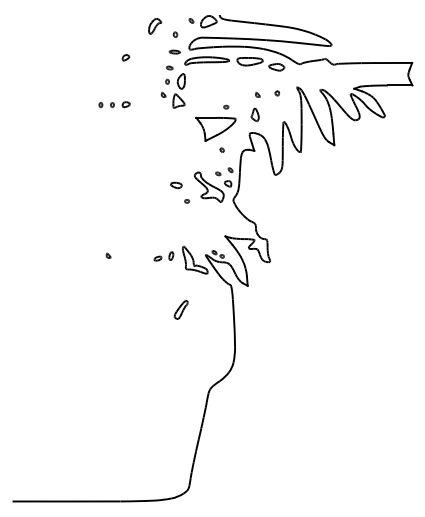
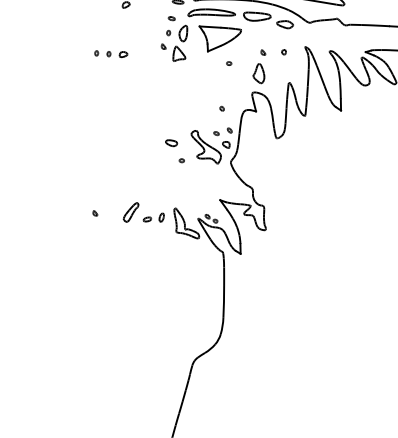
part: (255, 114) -> (259, 73), size x1.43
part: (215, 128) -> (219, 38), moved
part: (180, 309) -> (130, 211), moved

